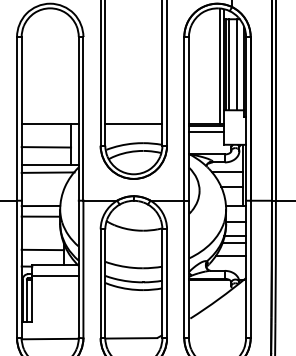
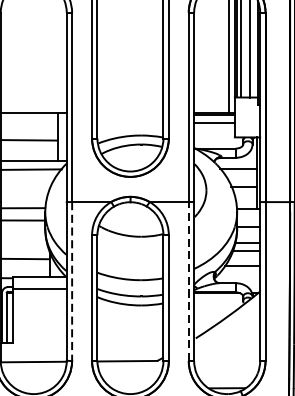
line: (133, 123) -> (130, 112), removed
line: (83, 269) -> (72, 281), solid -> dashed
line: (184, 269) -> (188, 281), solid -> dashed

